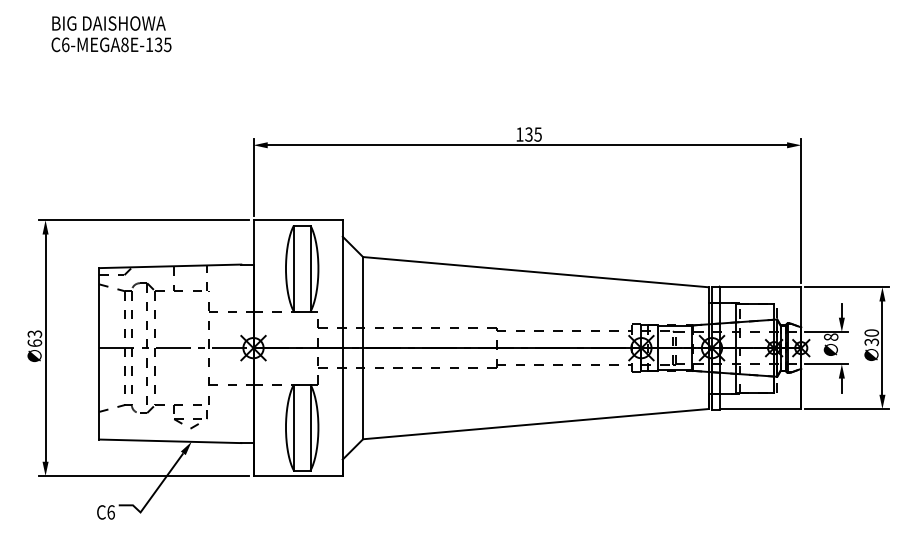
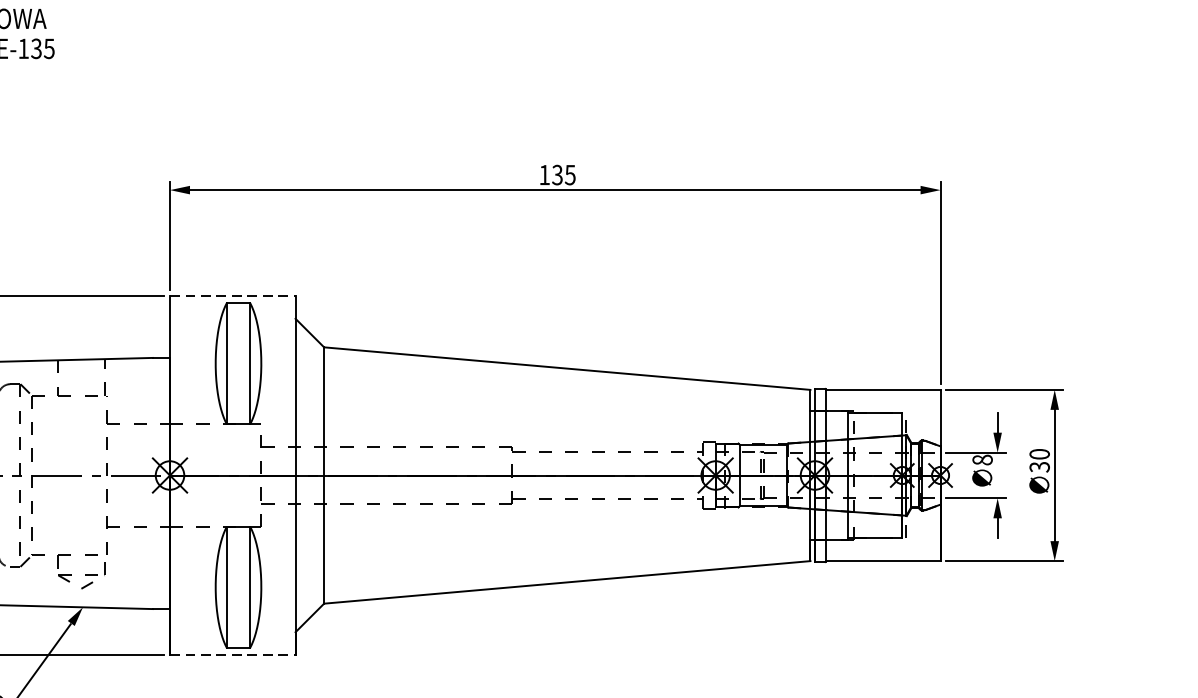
line: (298, 220) -> (233, 295), solid -> dashed
line: (298, 475) -> (233, 654), solid -> dashed

